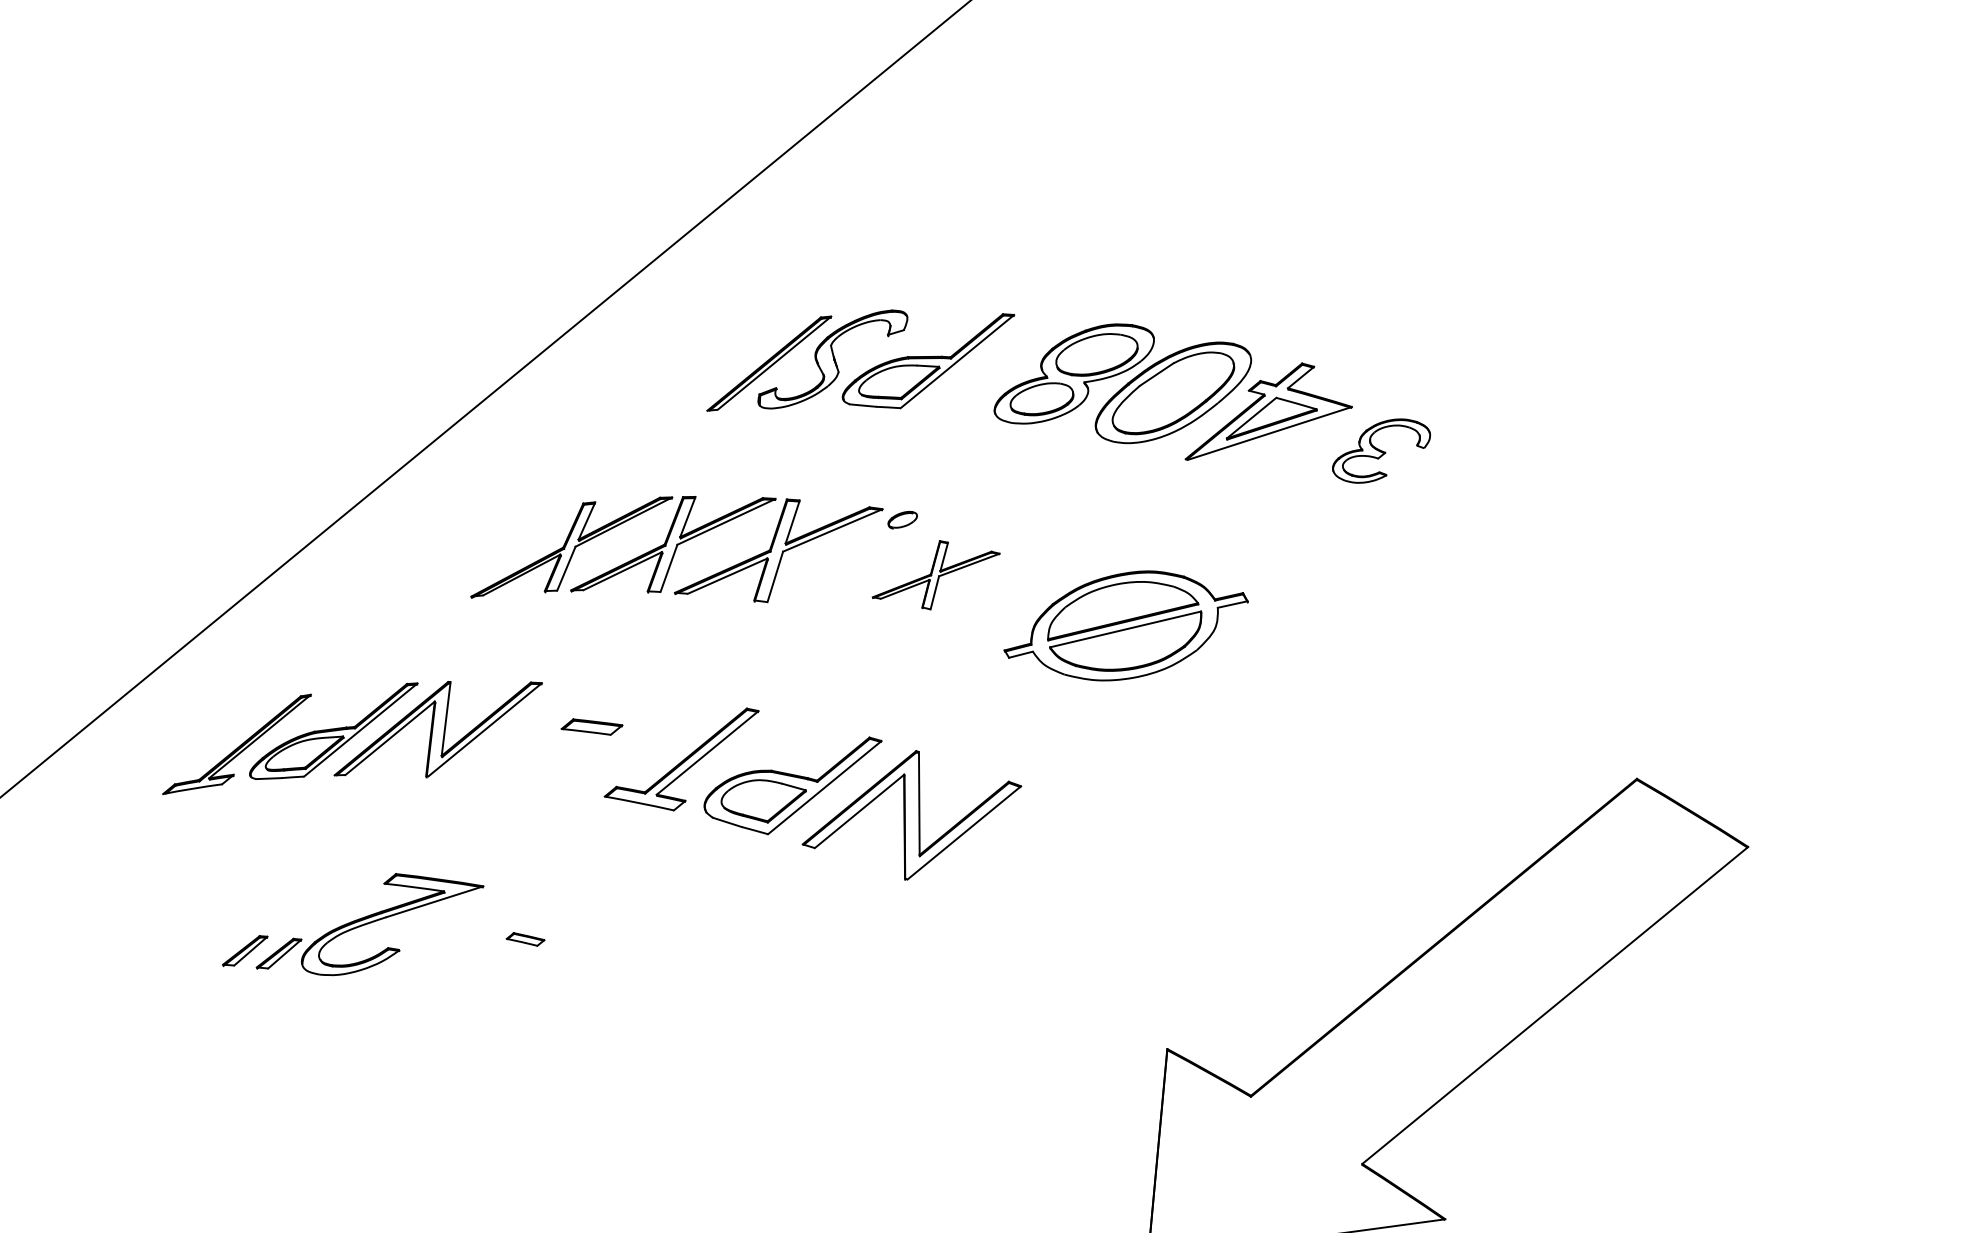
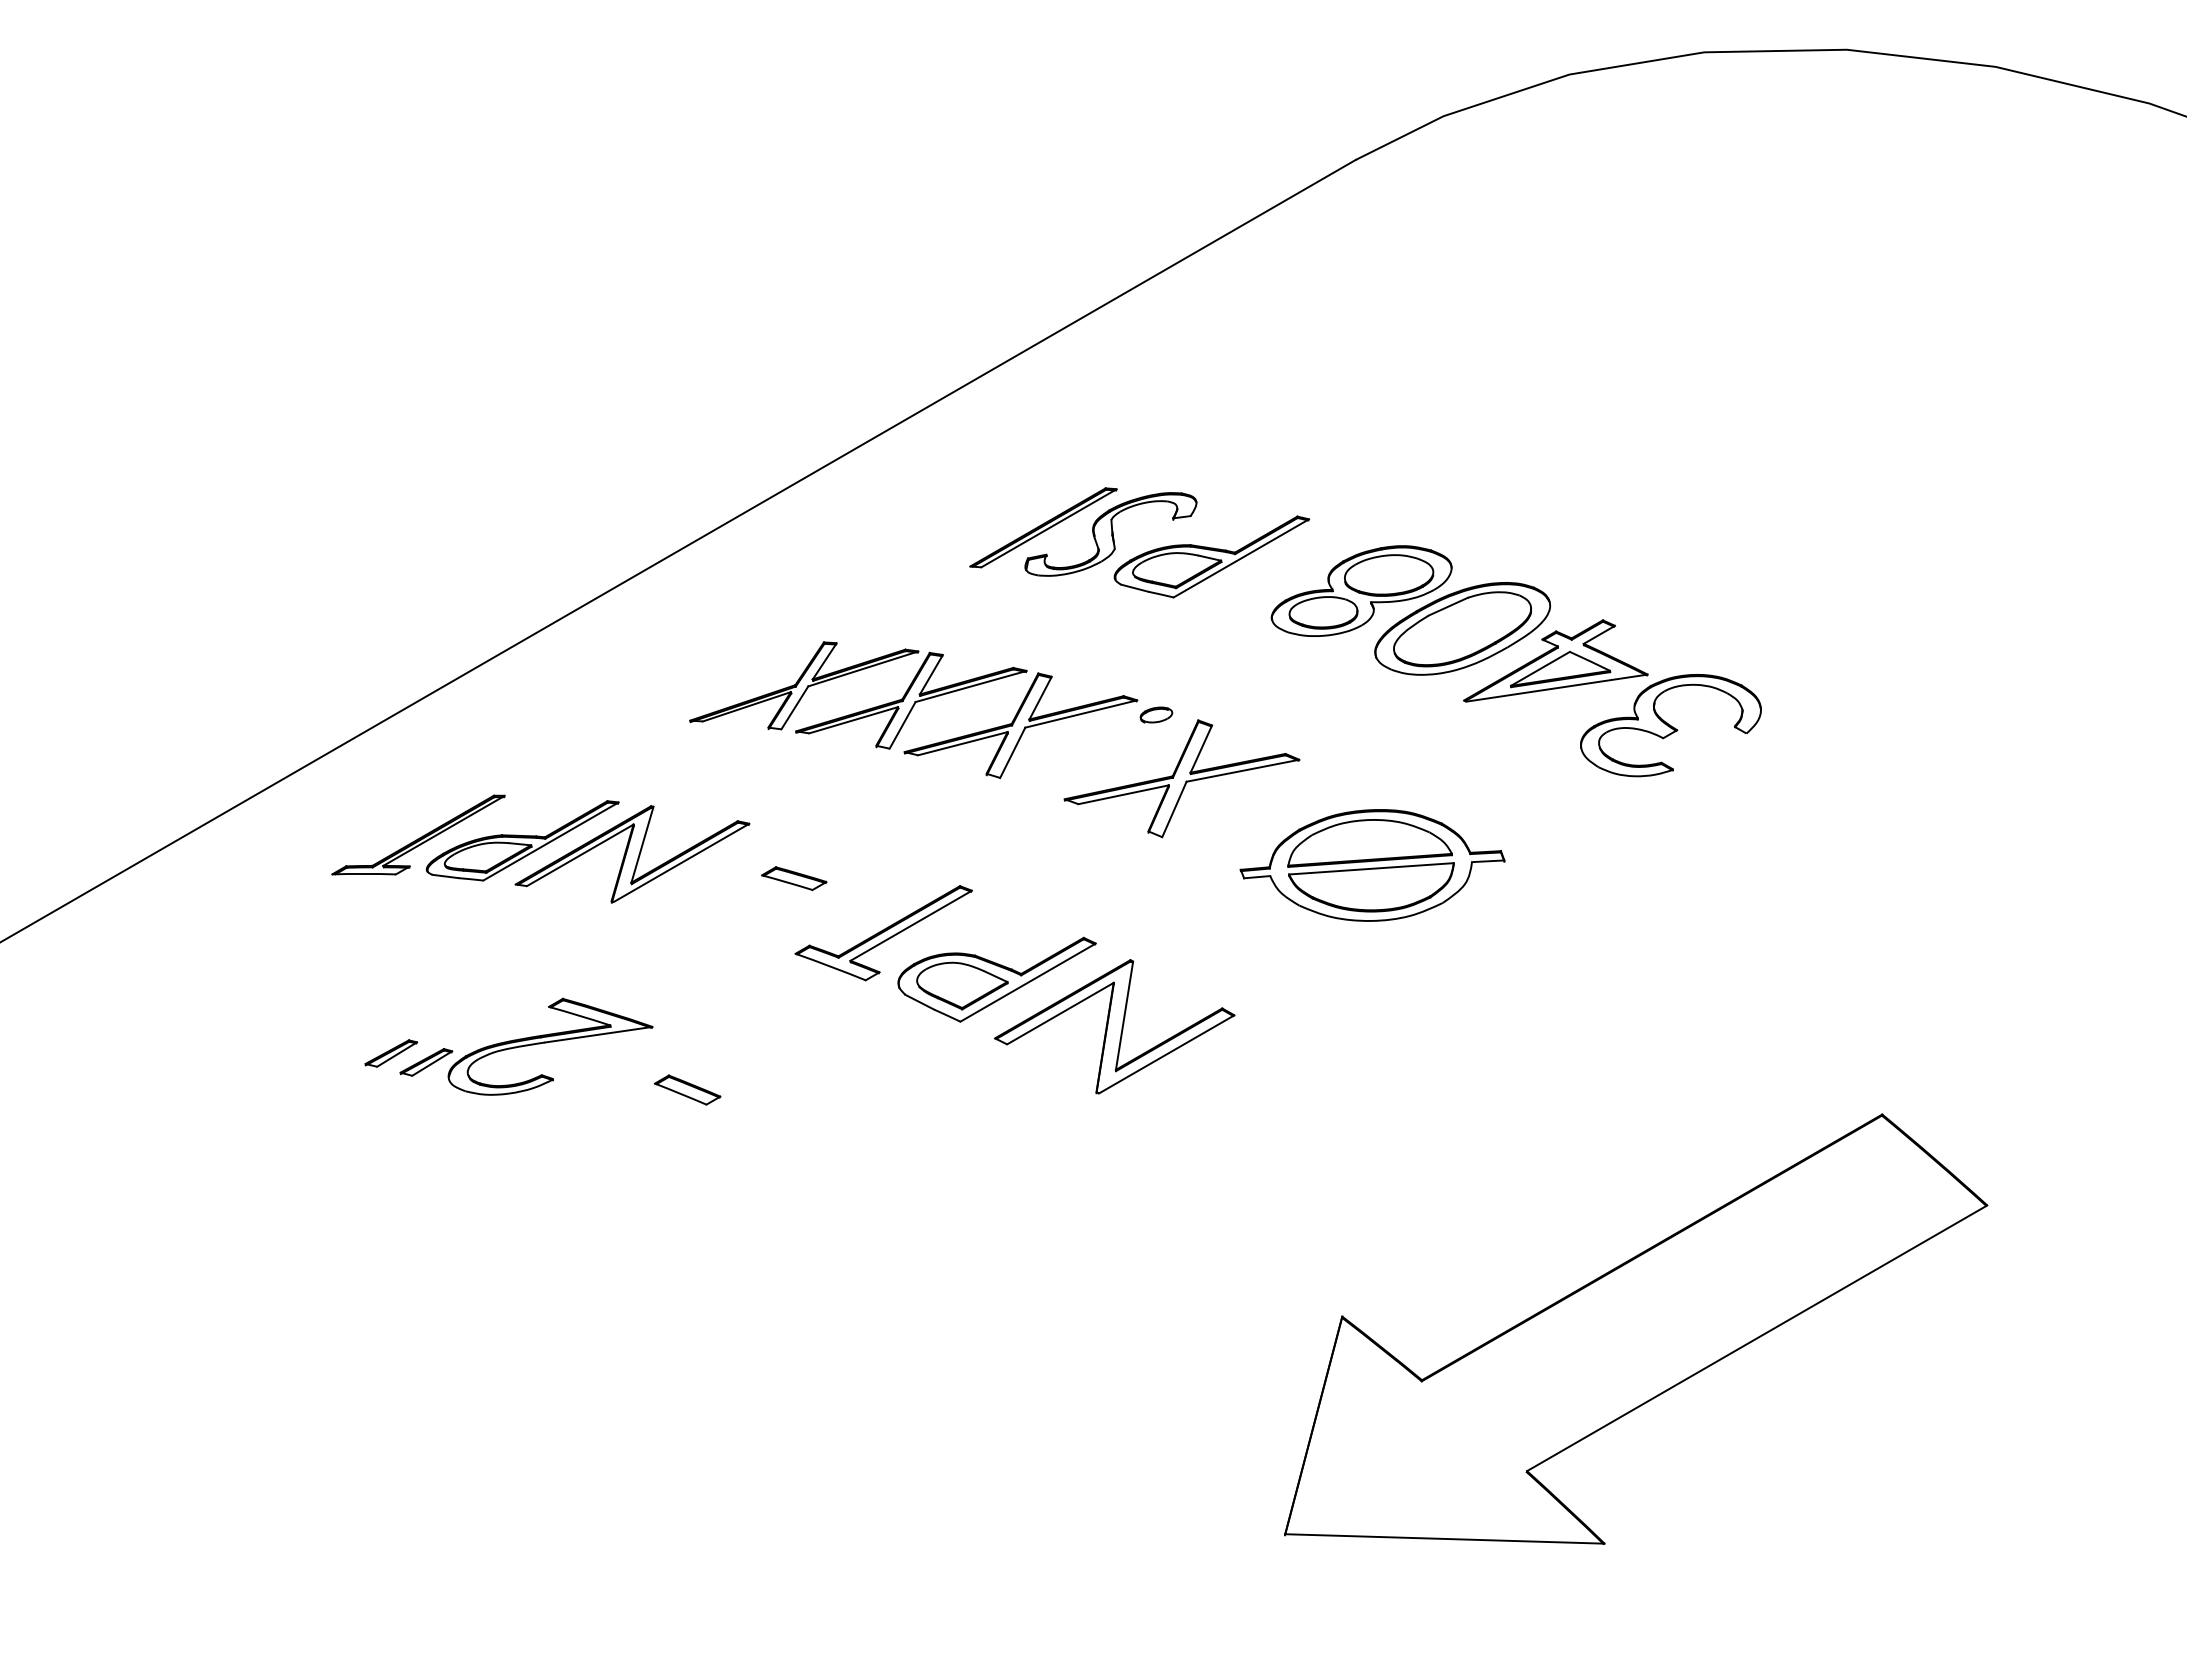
part: (1380, 450) -> (1670, 725), size x1.67
part: (935, 574) -> (1181, 778), size x1.67
part: (525, 938) -> (687, 1089), size x1.67

